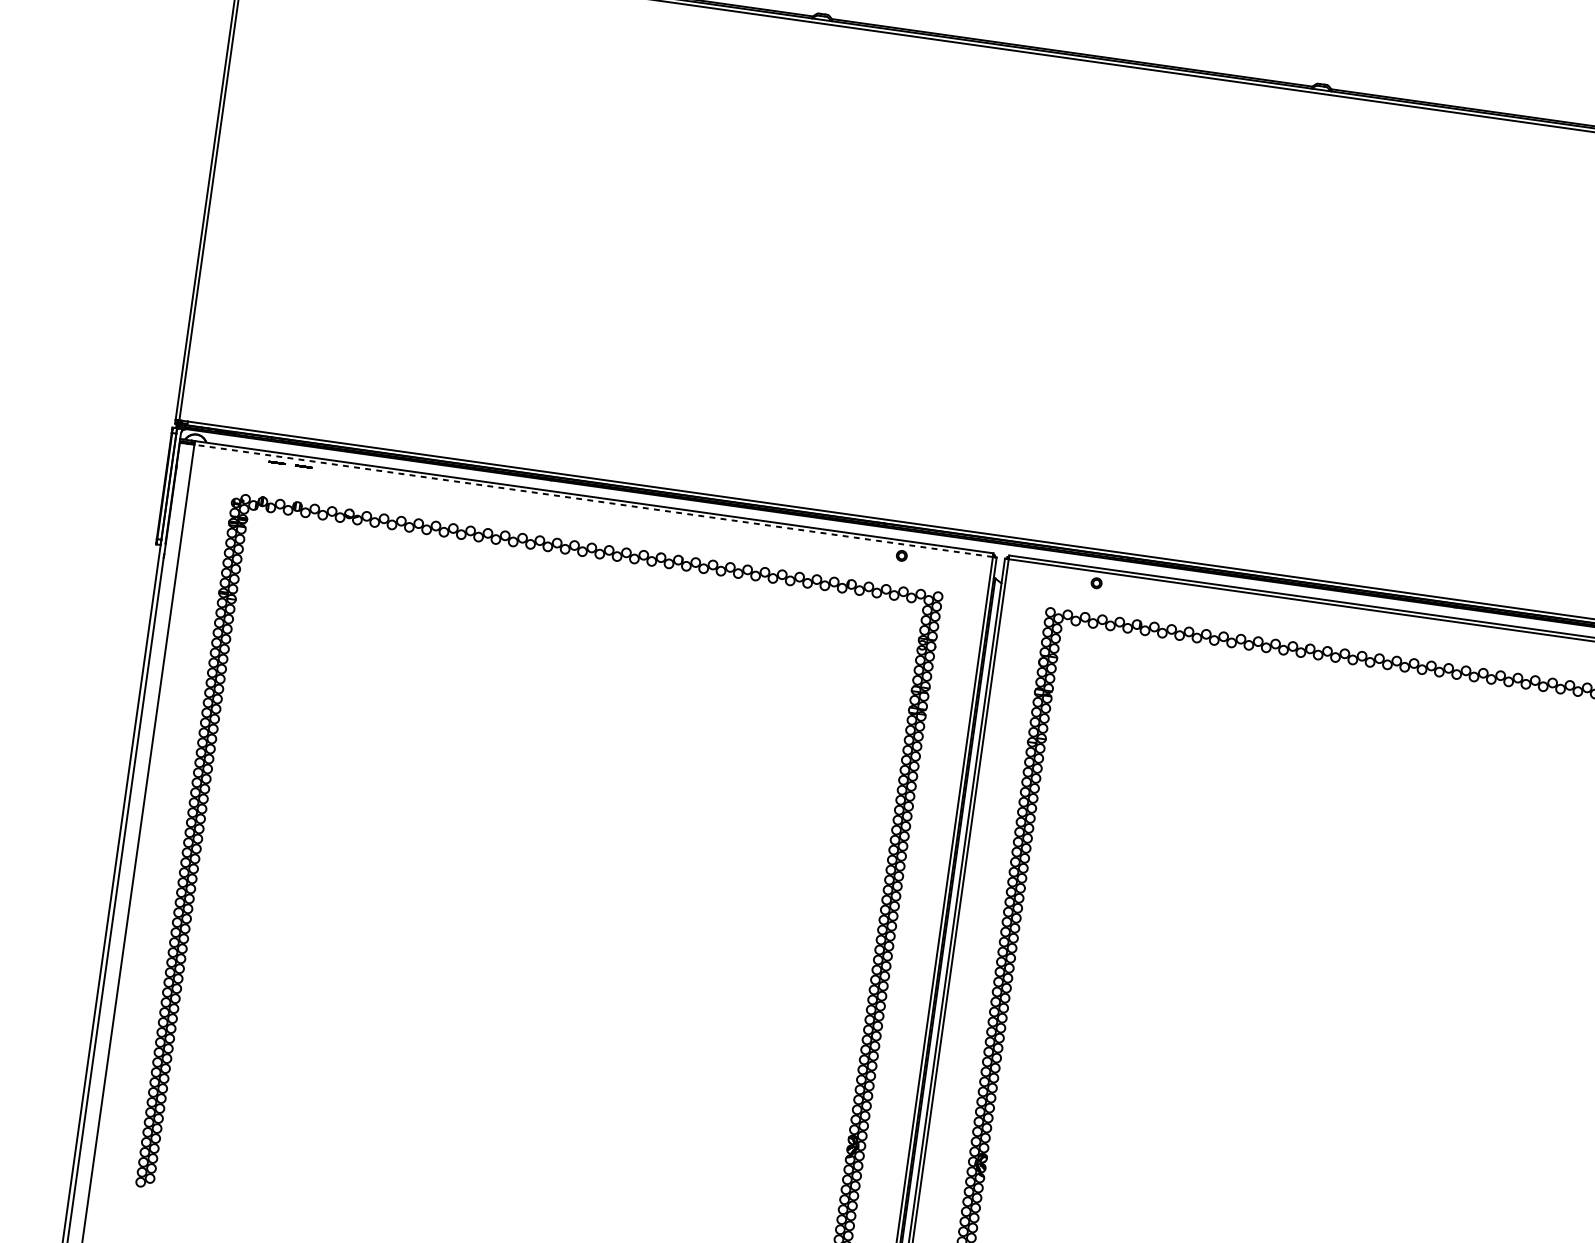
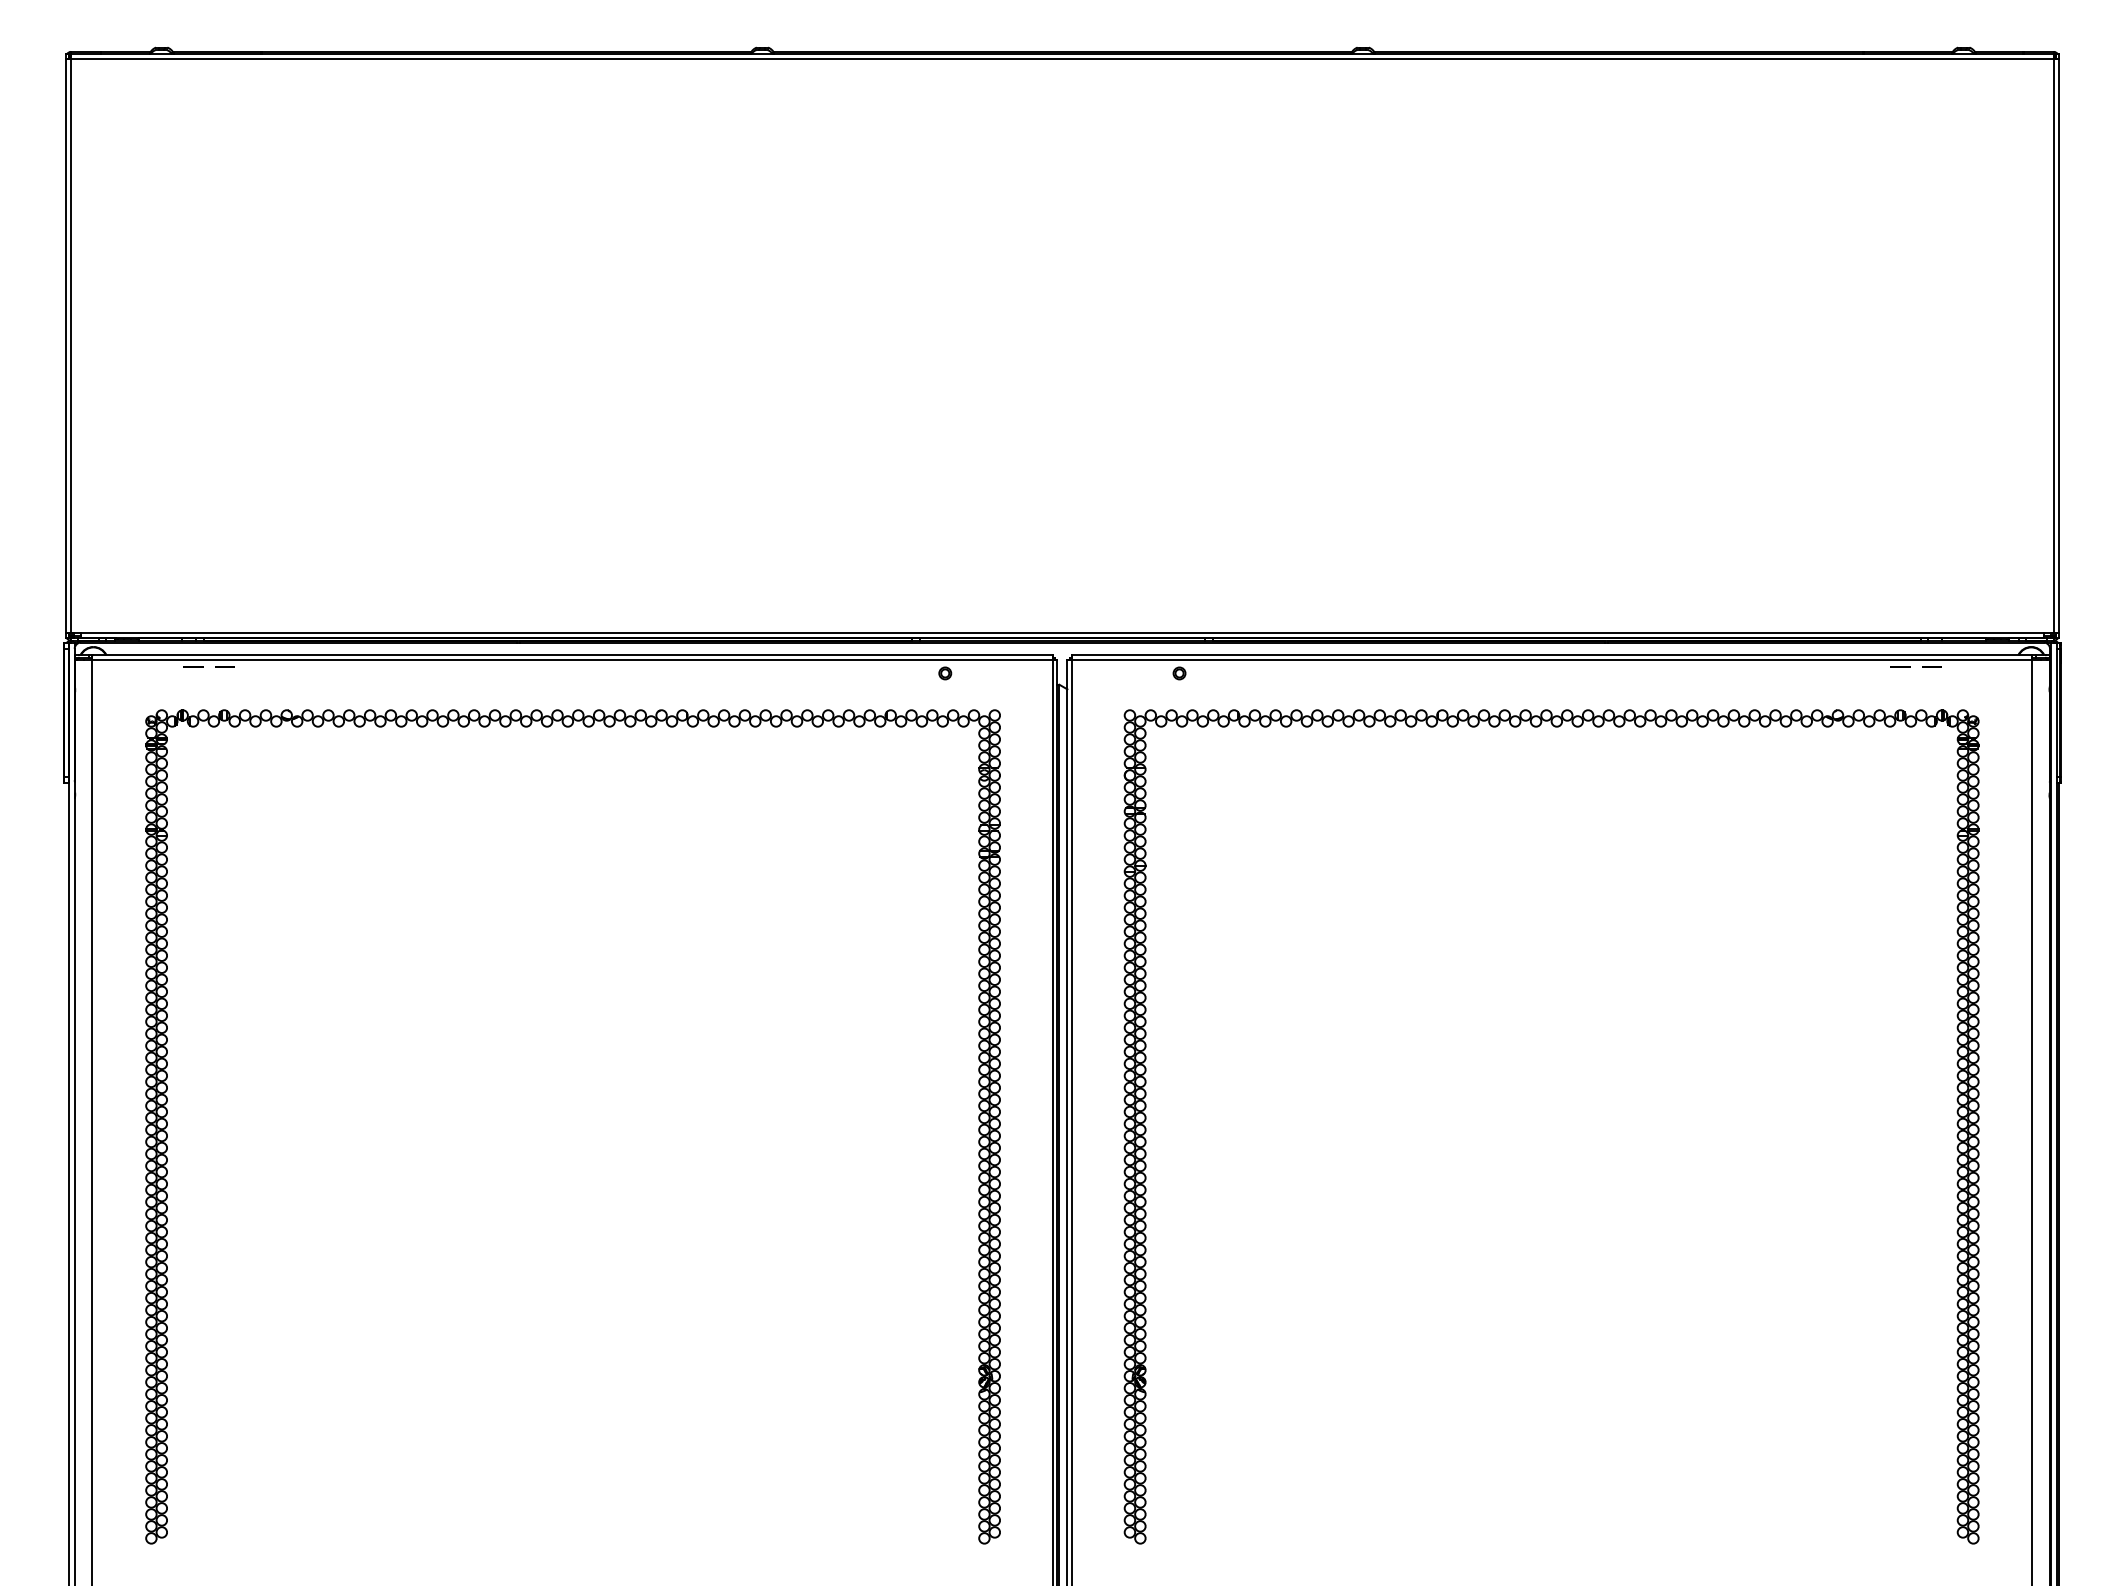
line: (593, 500) -> (572, 659), dashed -> solid

